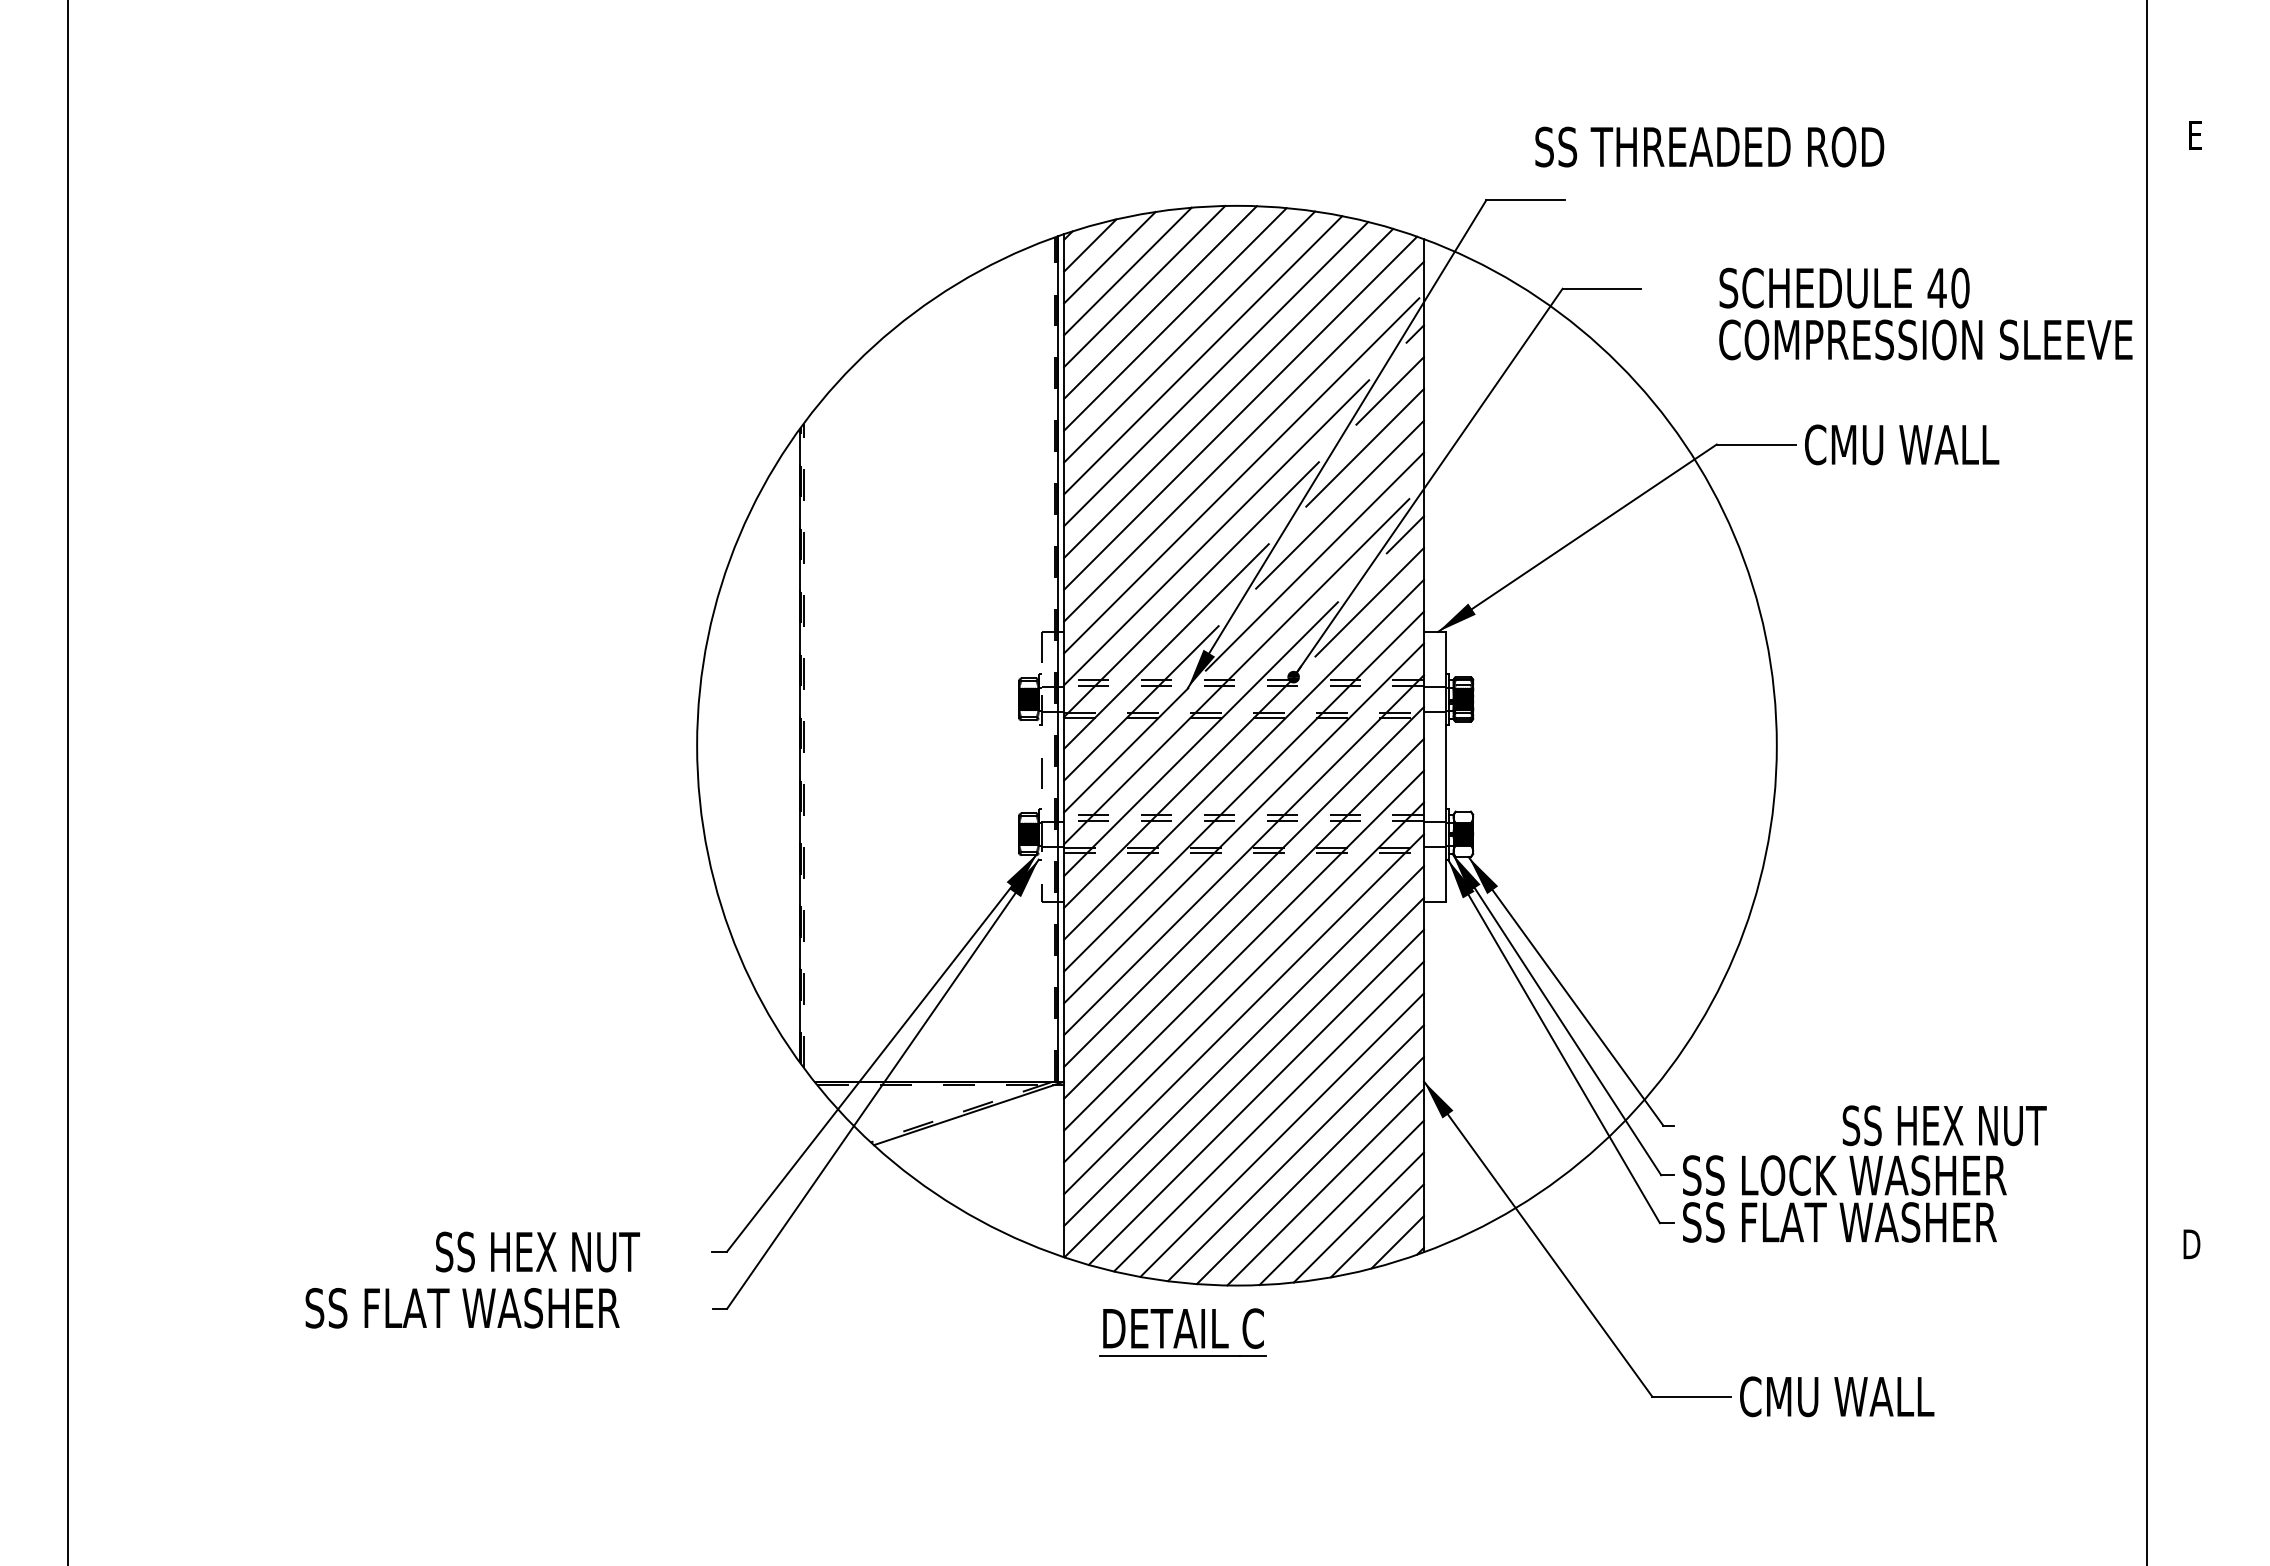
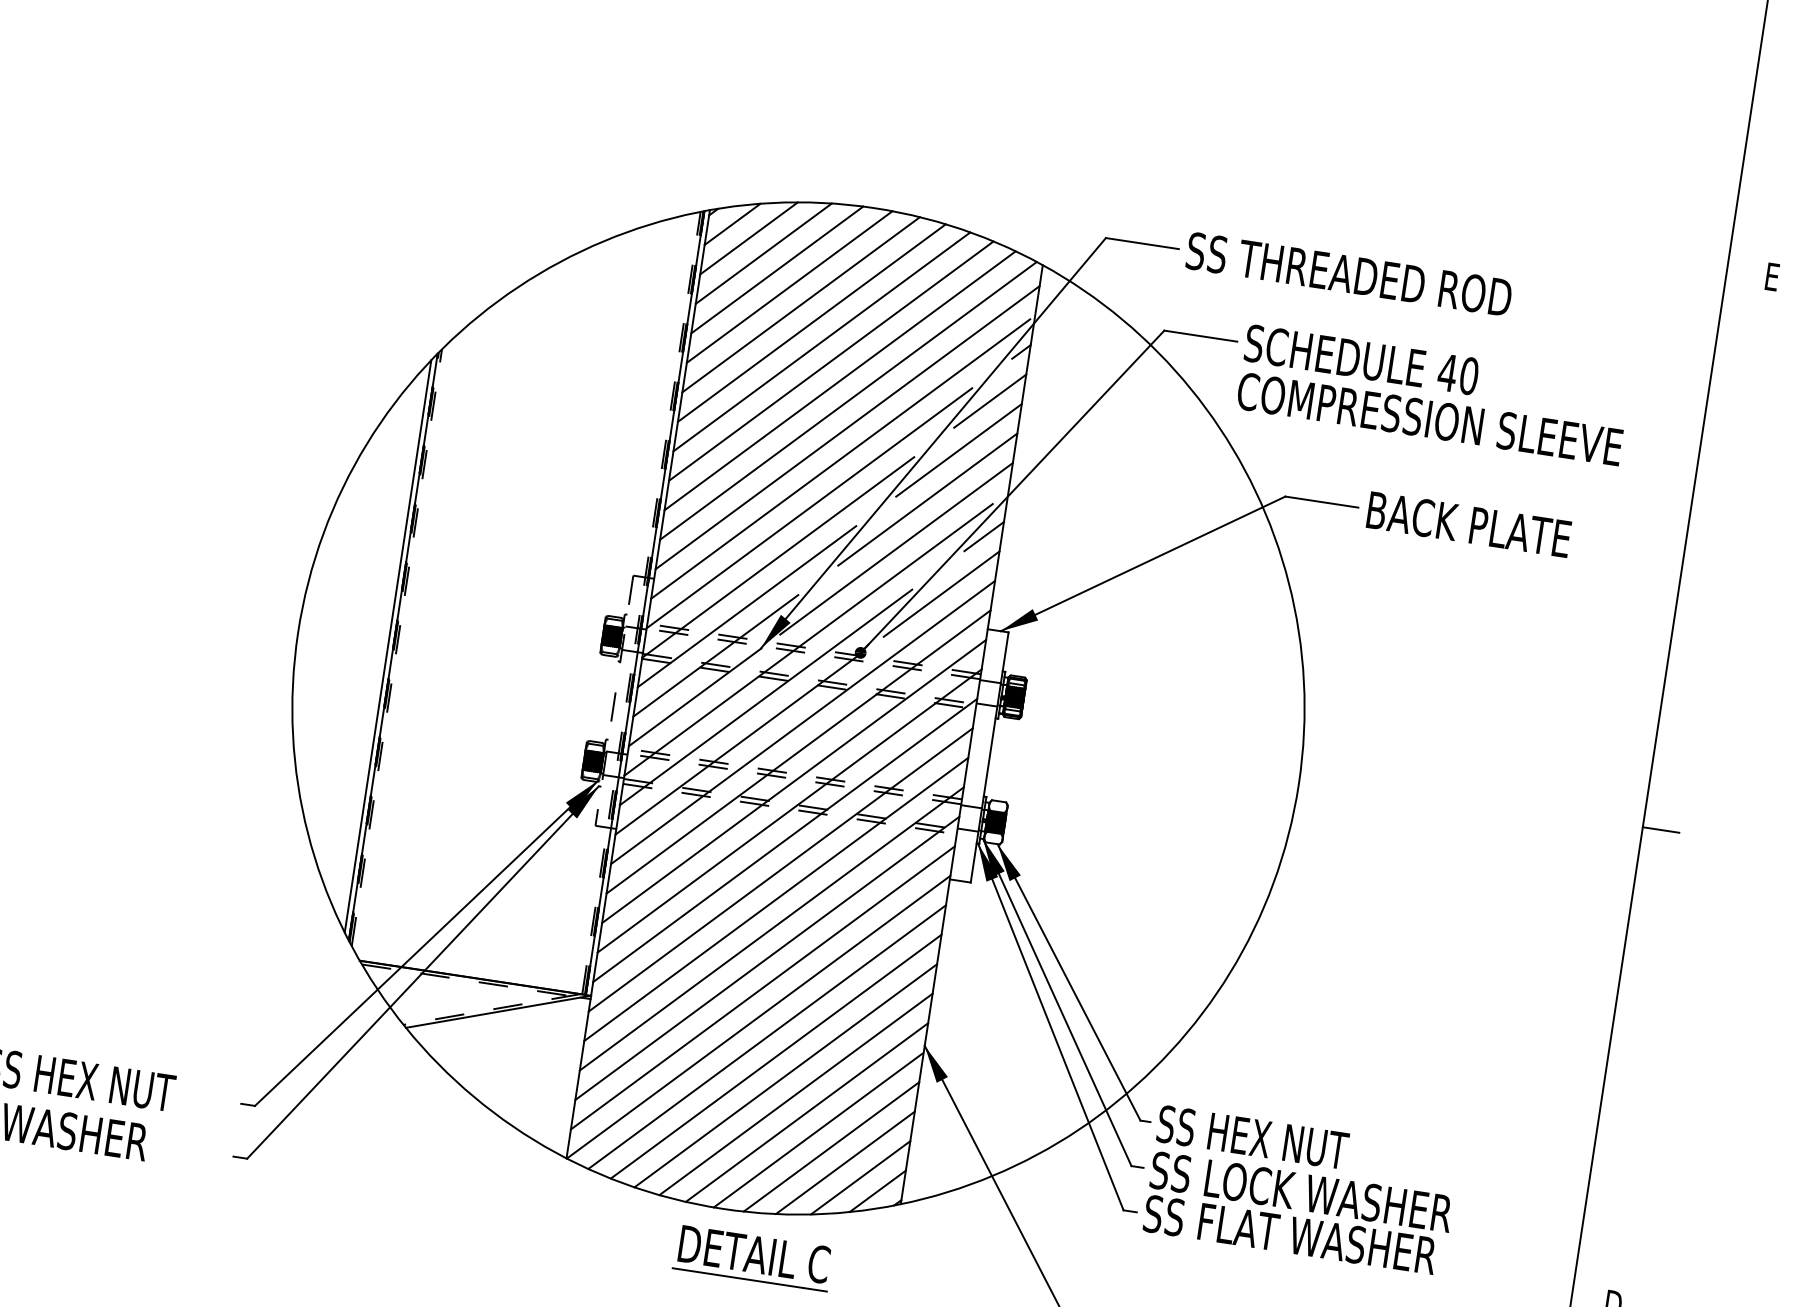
text: (1709, 146) -> (1349, 273), moved
text: (1925, 313) -> (1433, 394), moved
text: (1914, 444) -> (1468, 524), CMU WALL -> BACK PLATE
line: (2165, 736) -> (1660, 830), added
line: (794, 745) -> (388, 646), added
text: (1944, 1125) -> (1252, 1137), moved
part: (1182, 1332) -> (752, 1257), moved

